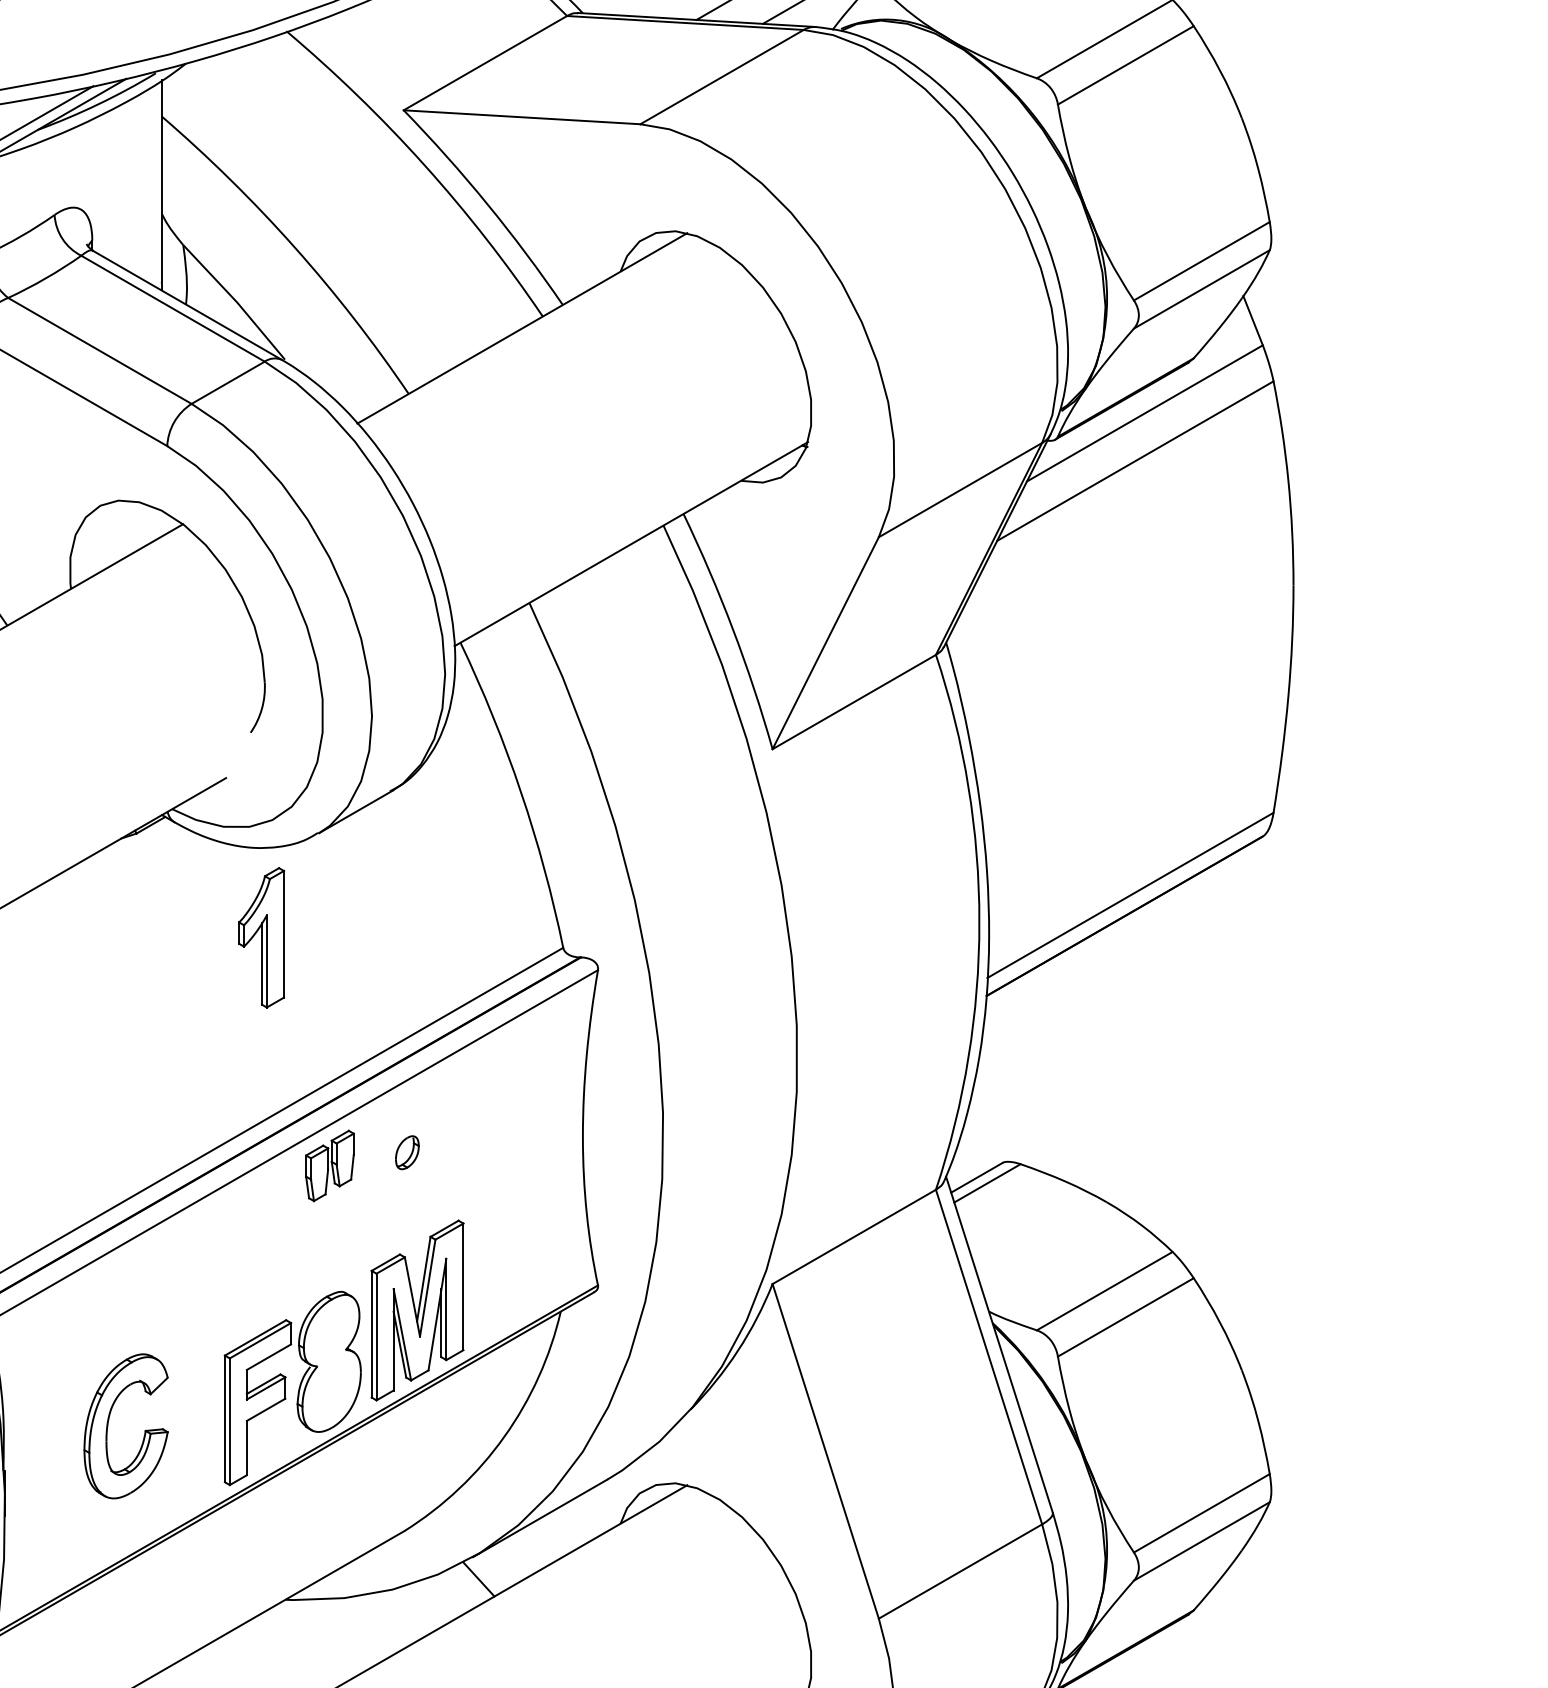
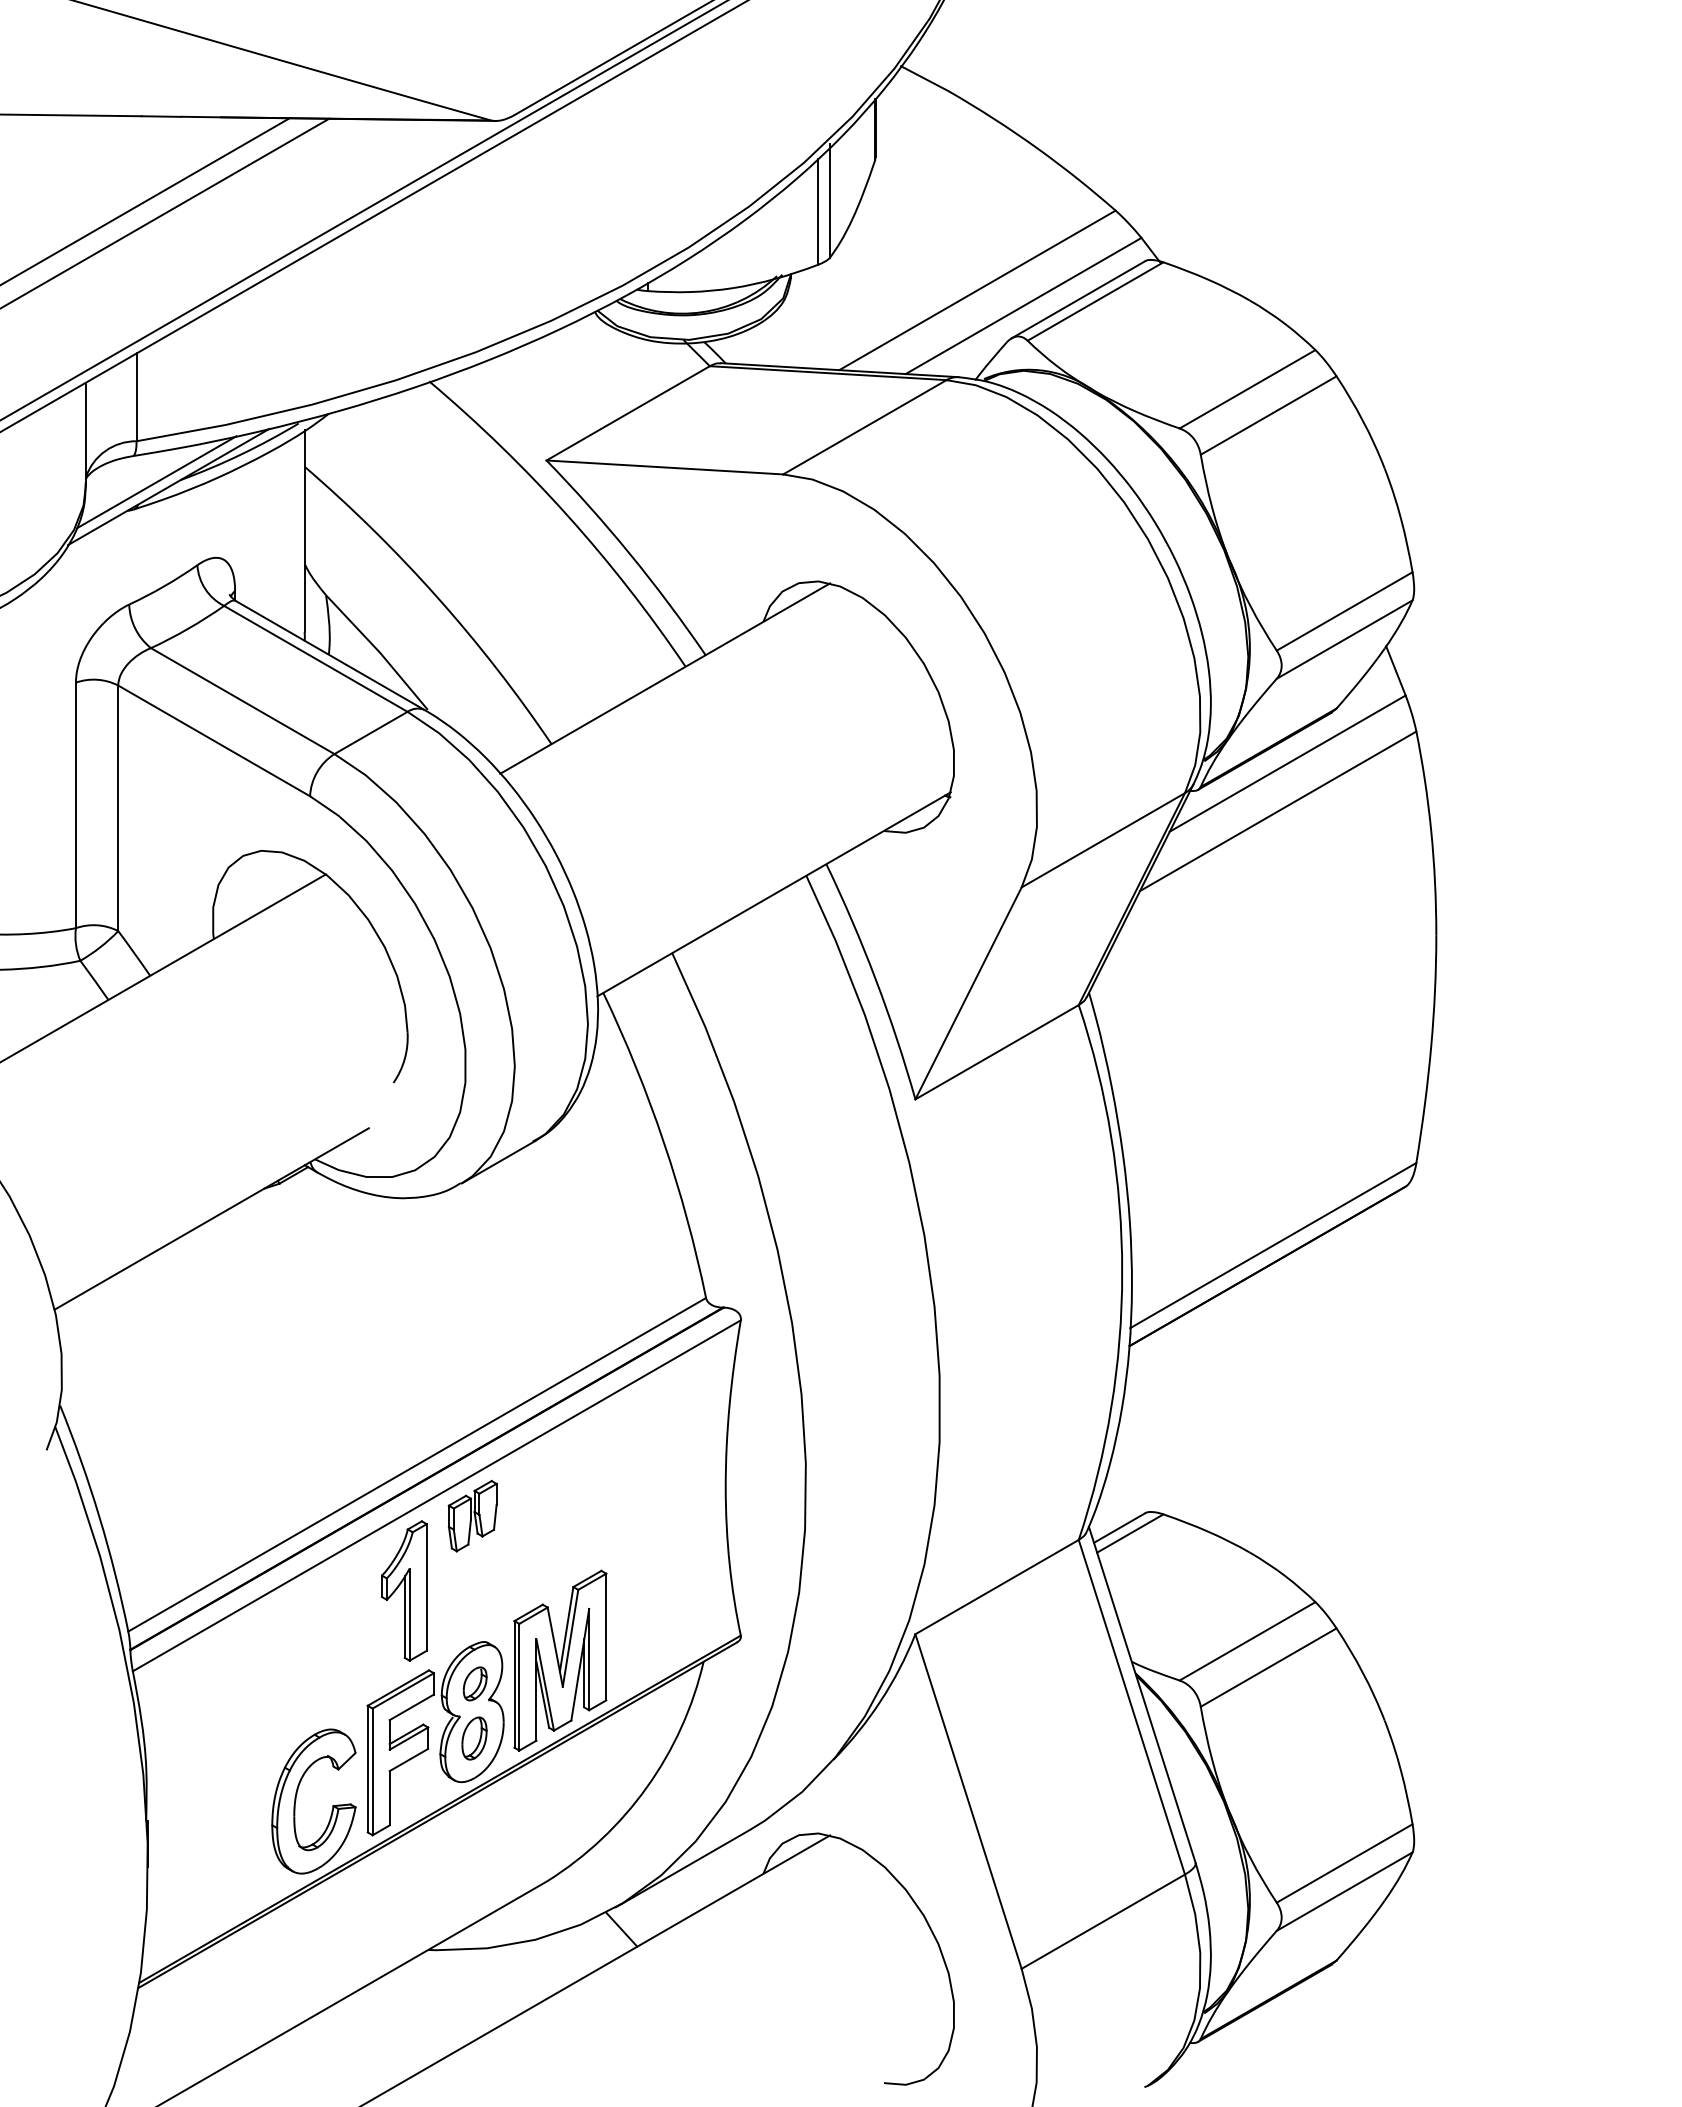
part: (261, 937) -> (404, 1590), moved
part: (406, 1152) -> (474, 1683), moved
part: (331, 1388) -> (474, 1738), added
part: (108, 1425) -> (296, 1800), moved

